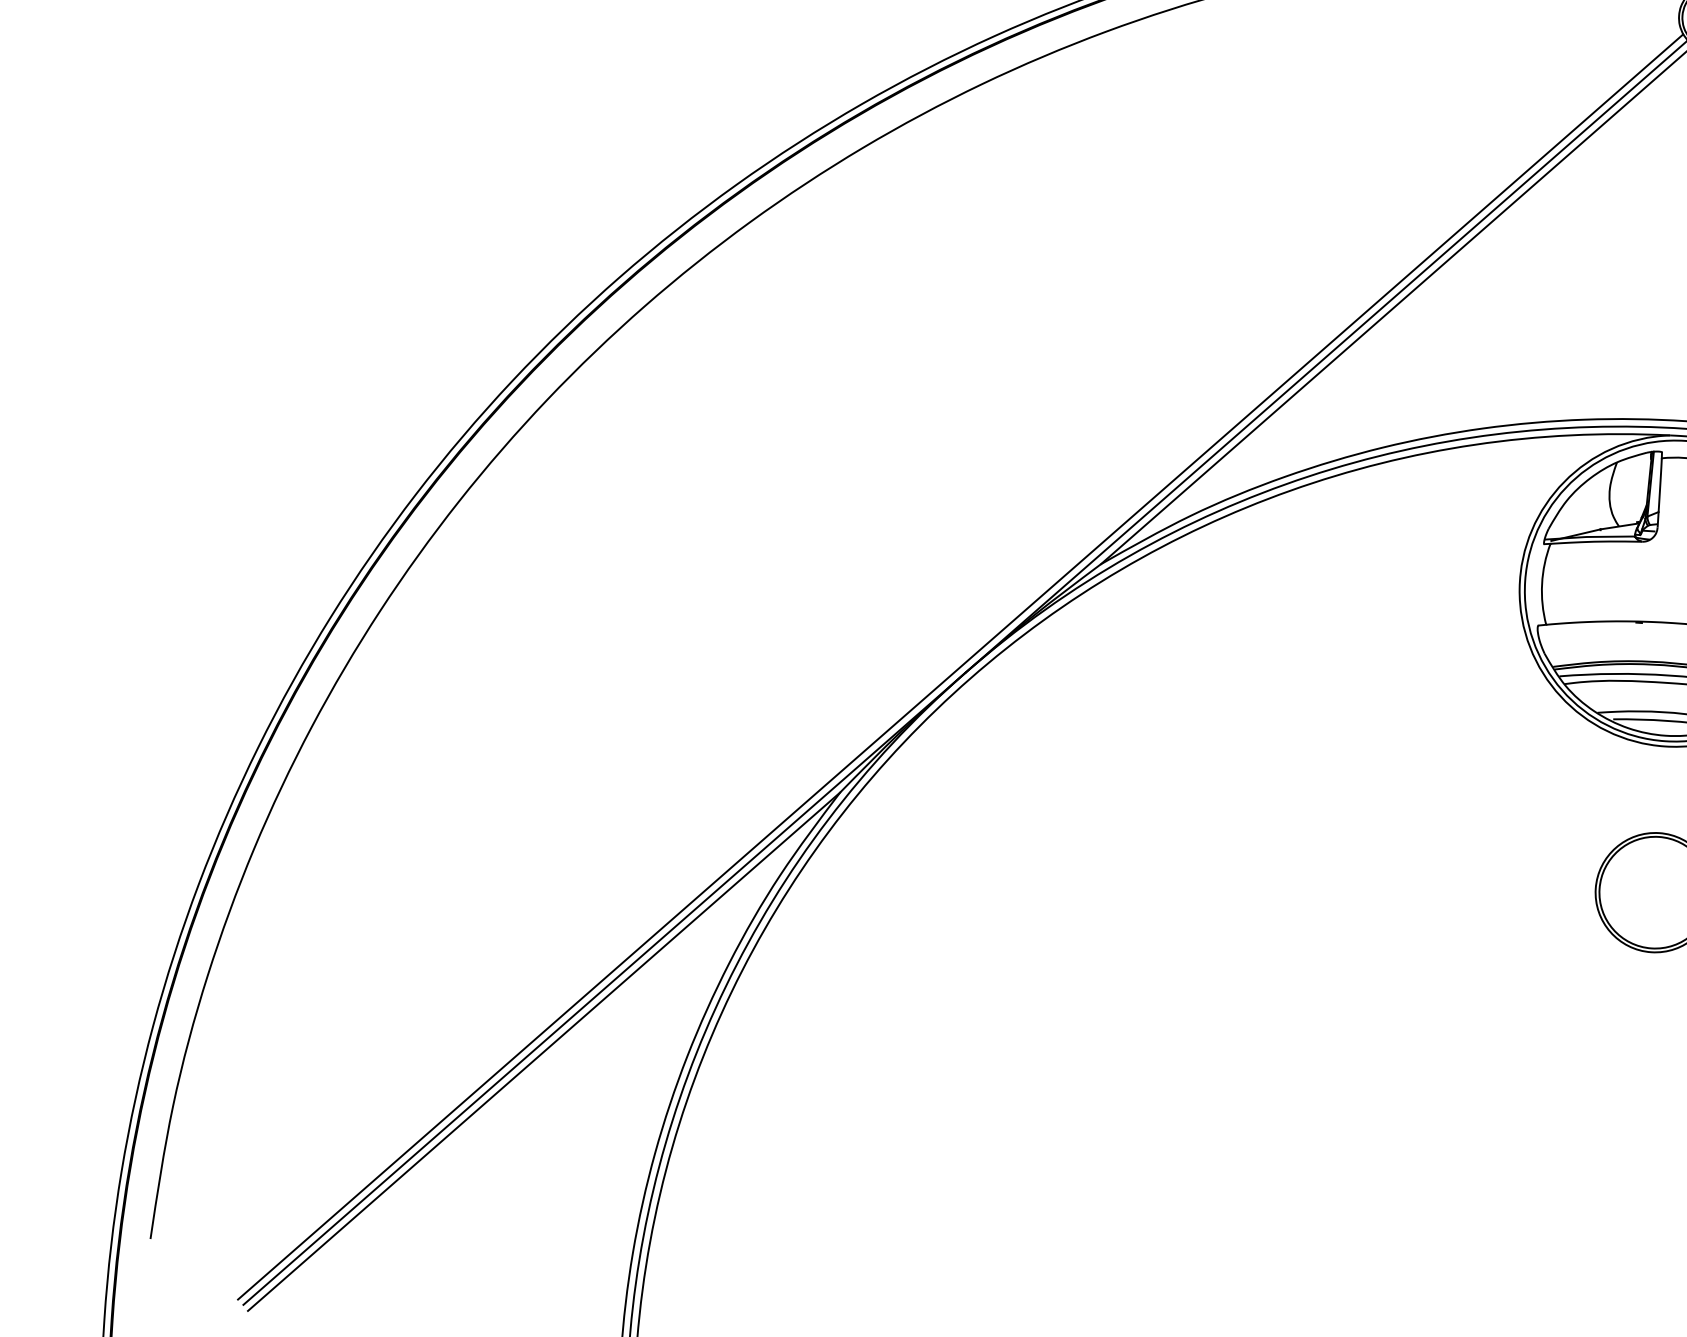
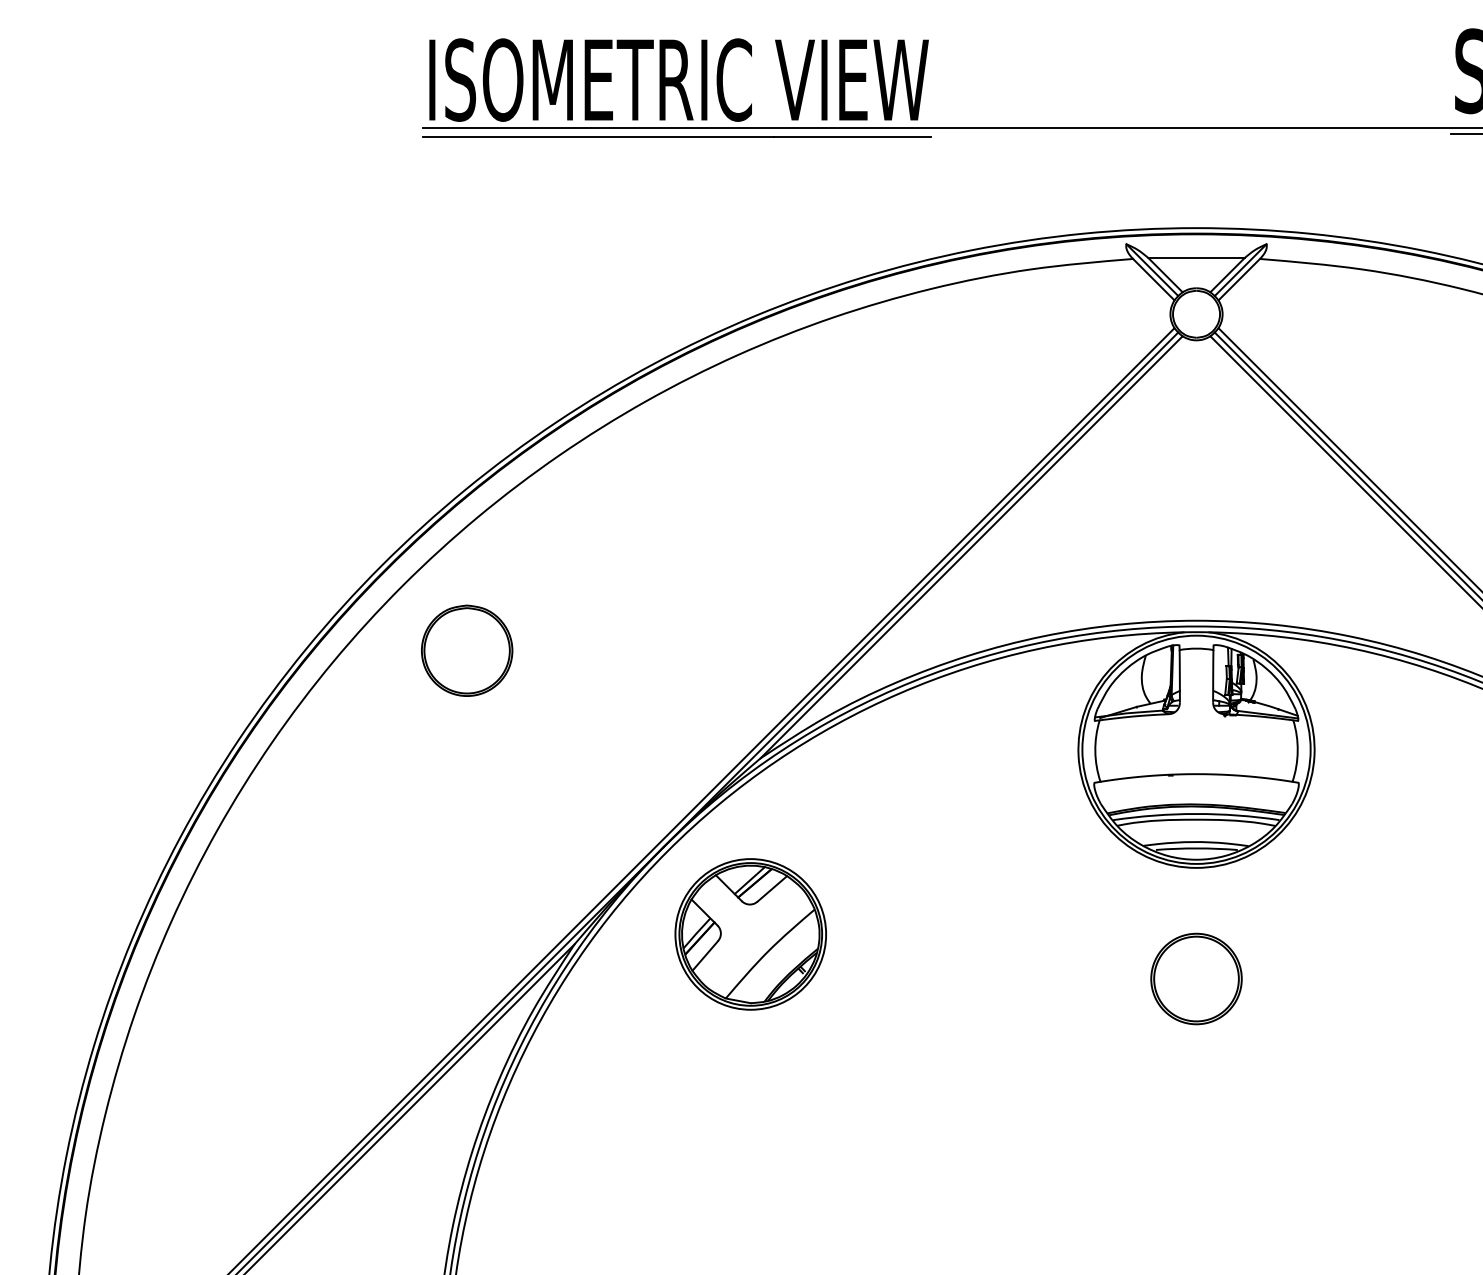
part: (724, 396) -> (467, 650), added
part: (1072, 795) -> (750, 934), added

